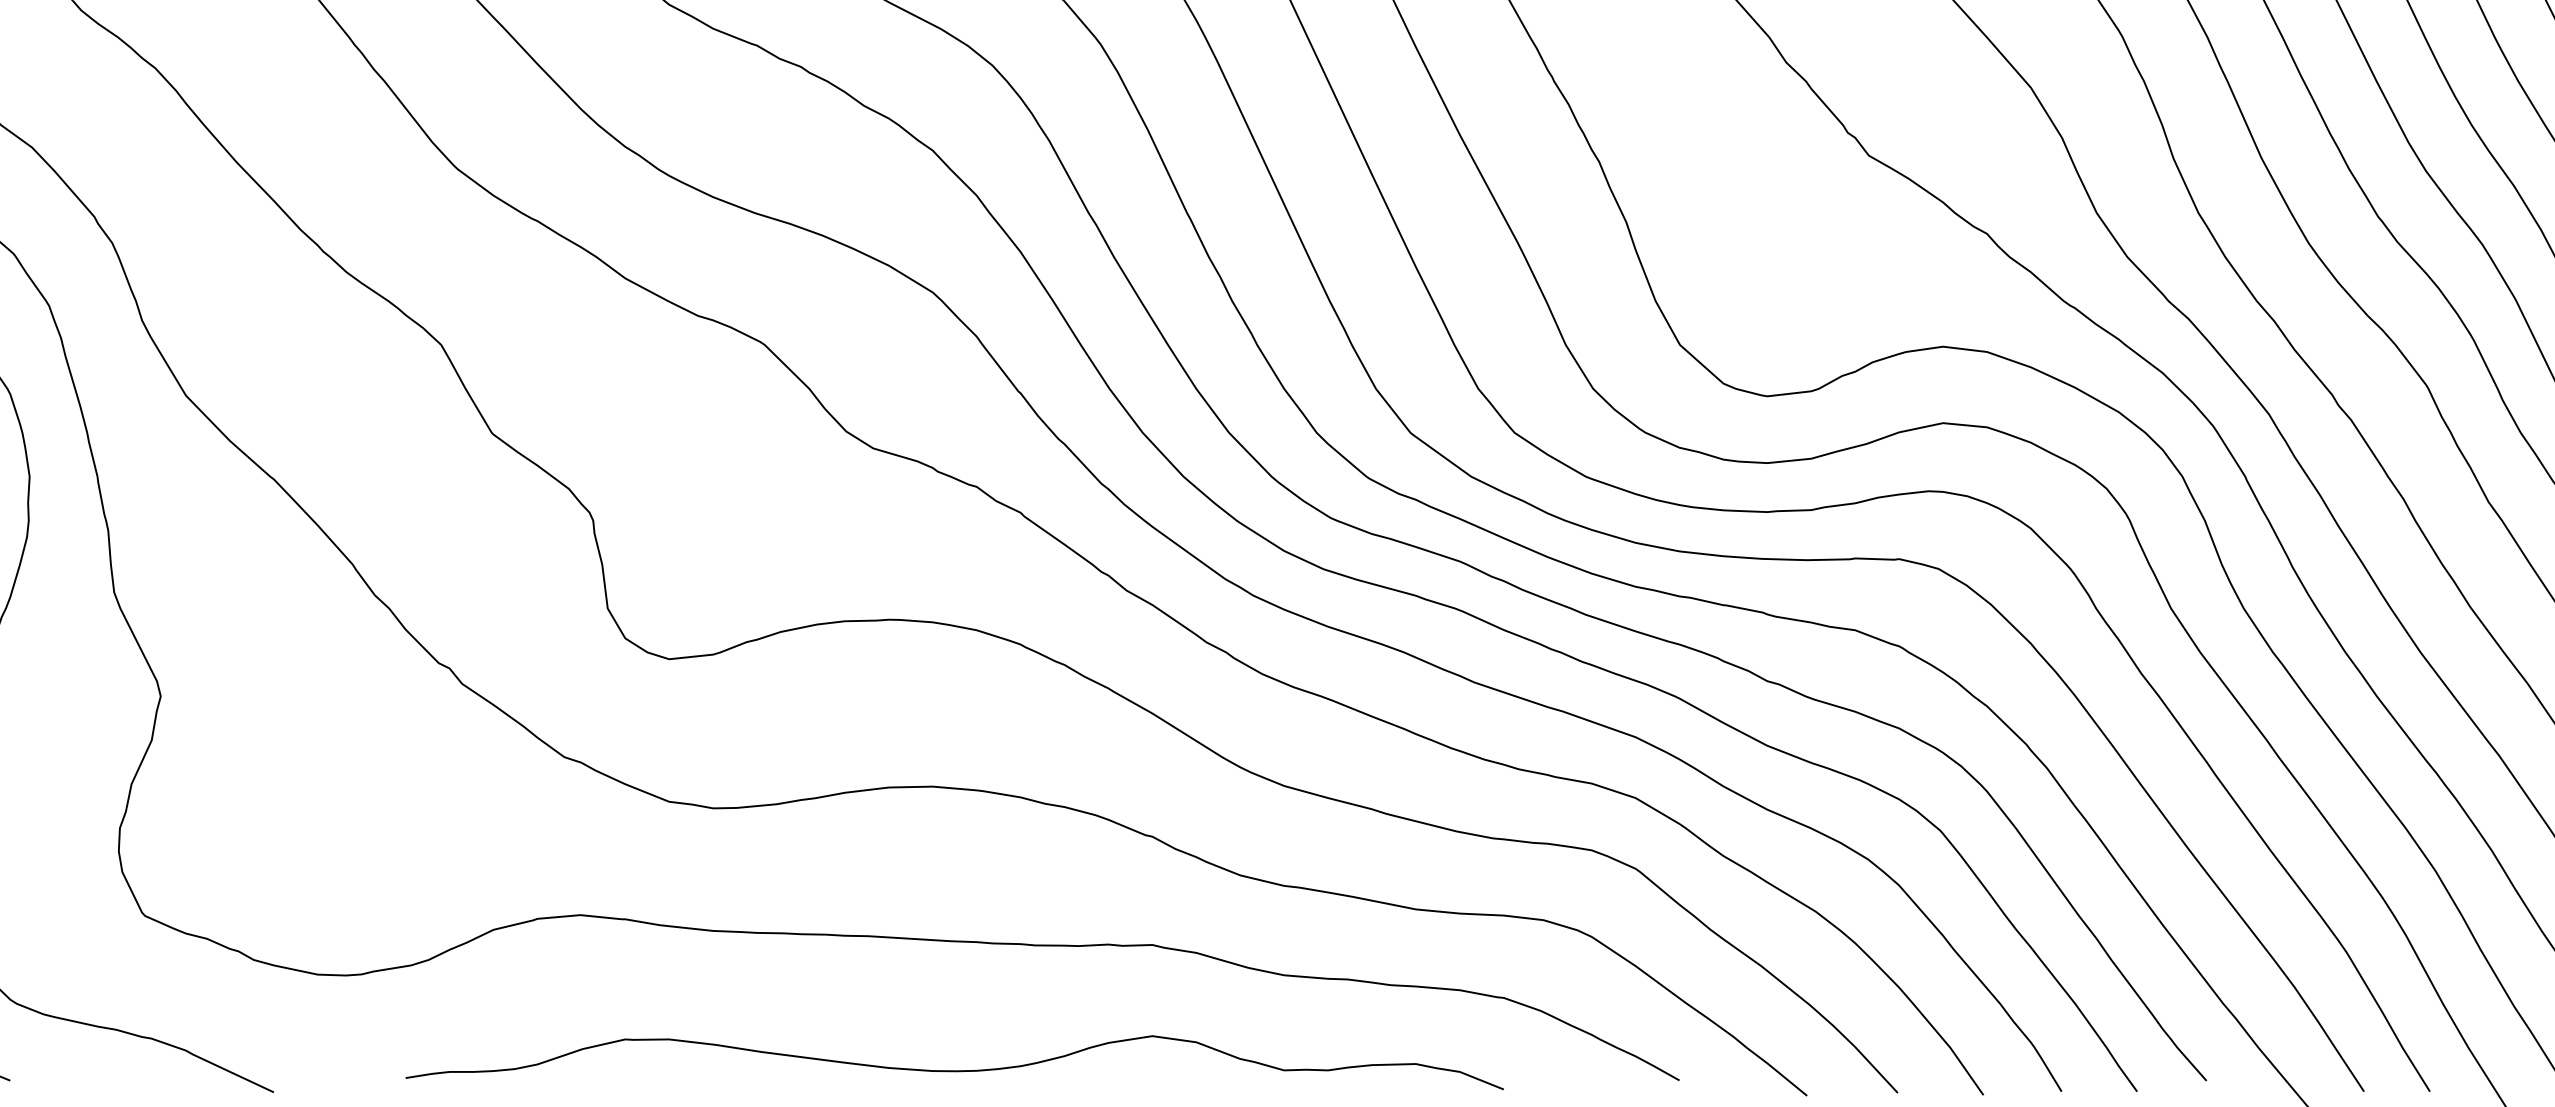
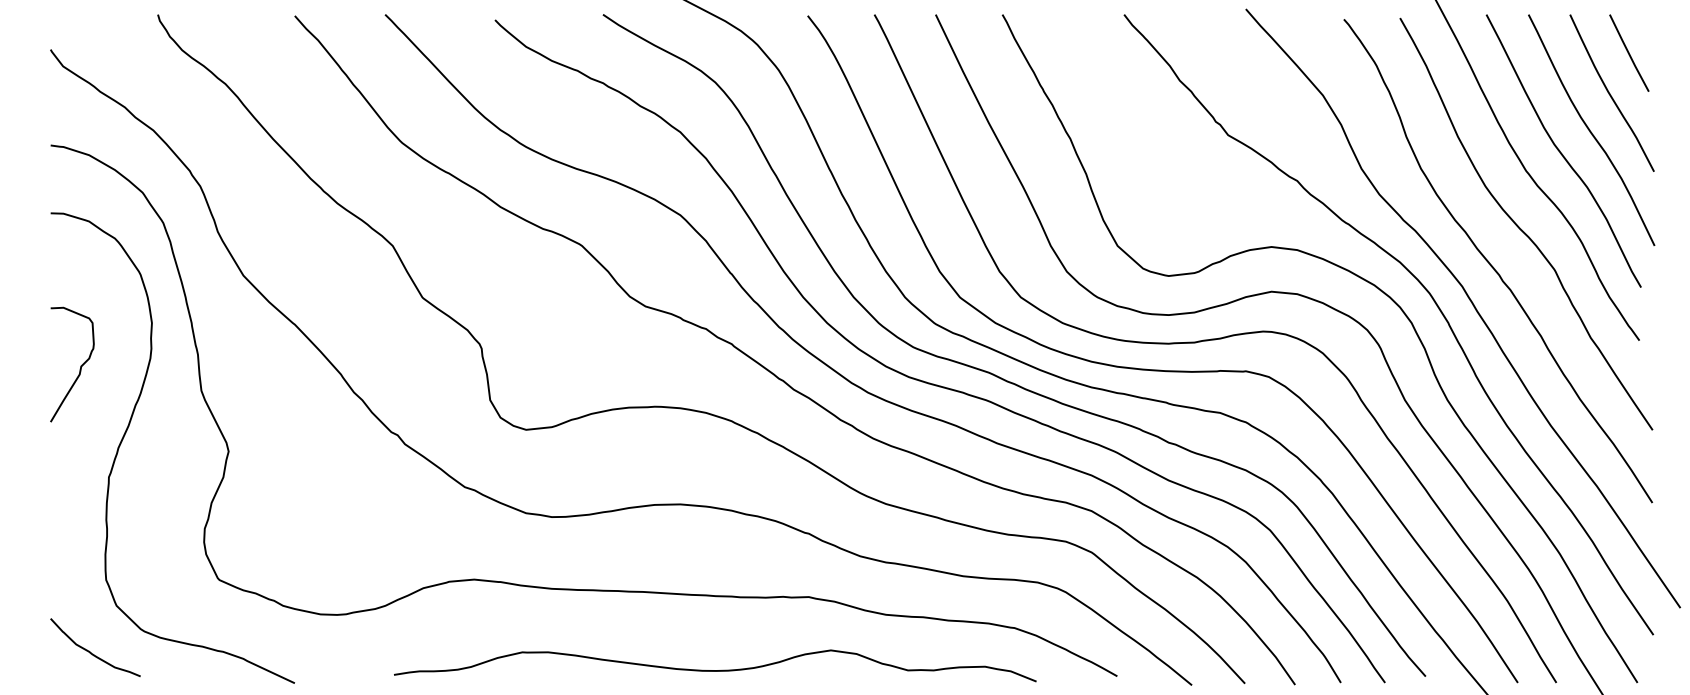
curve: (955, 1070) -> (715, 670), moved

